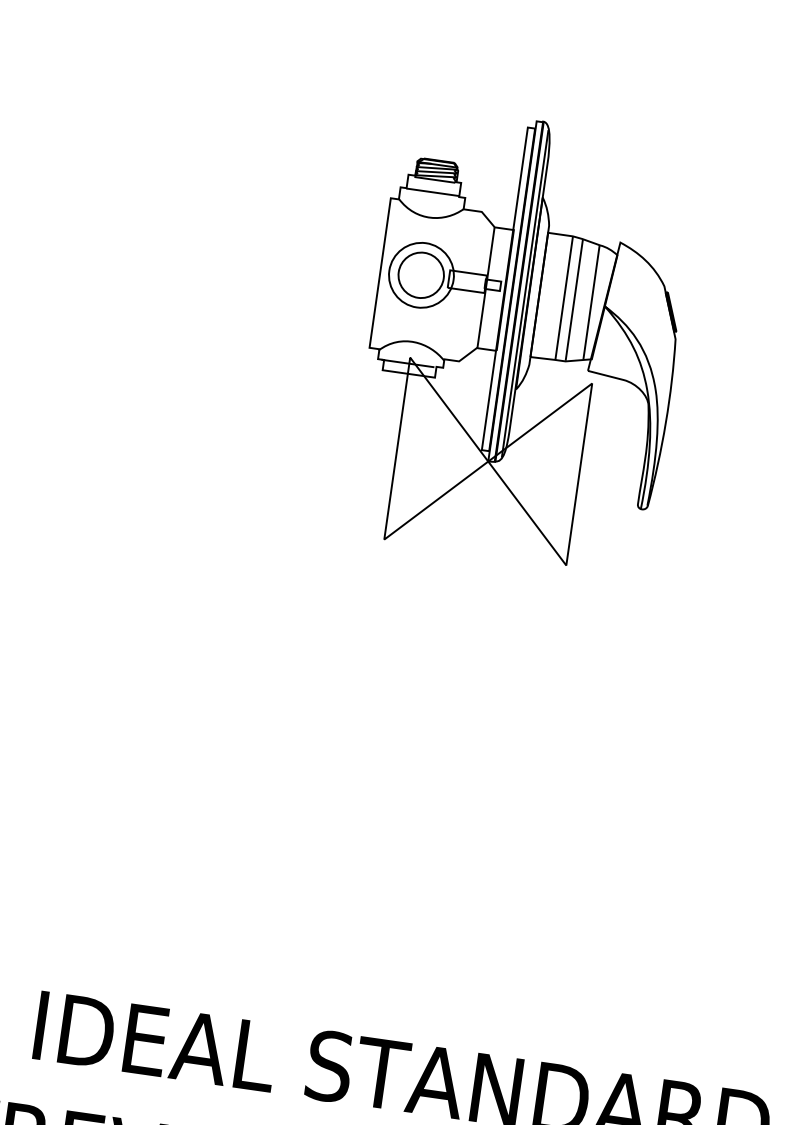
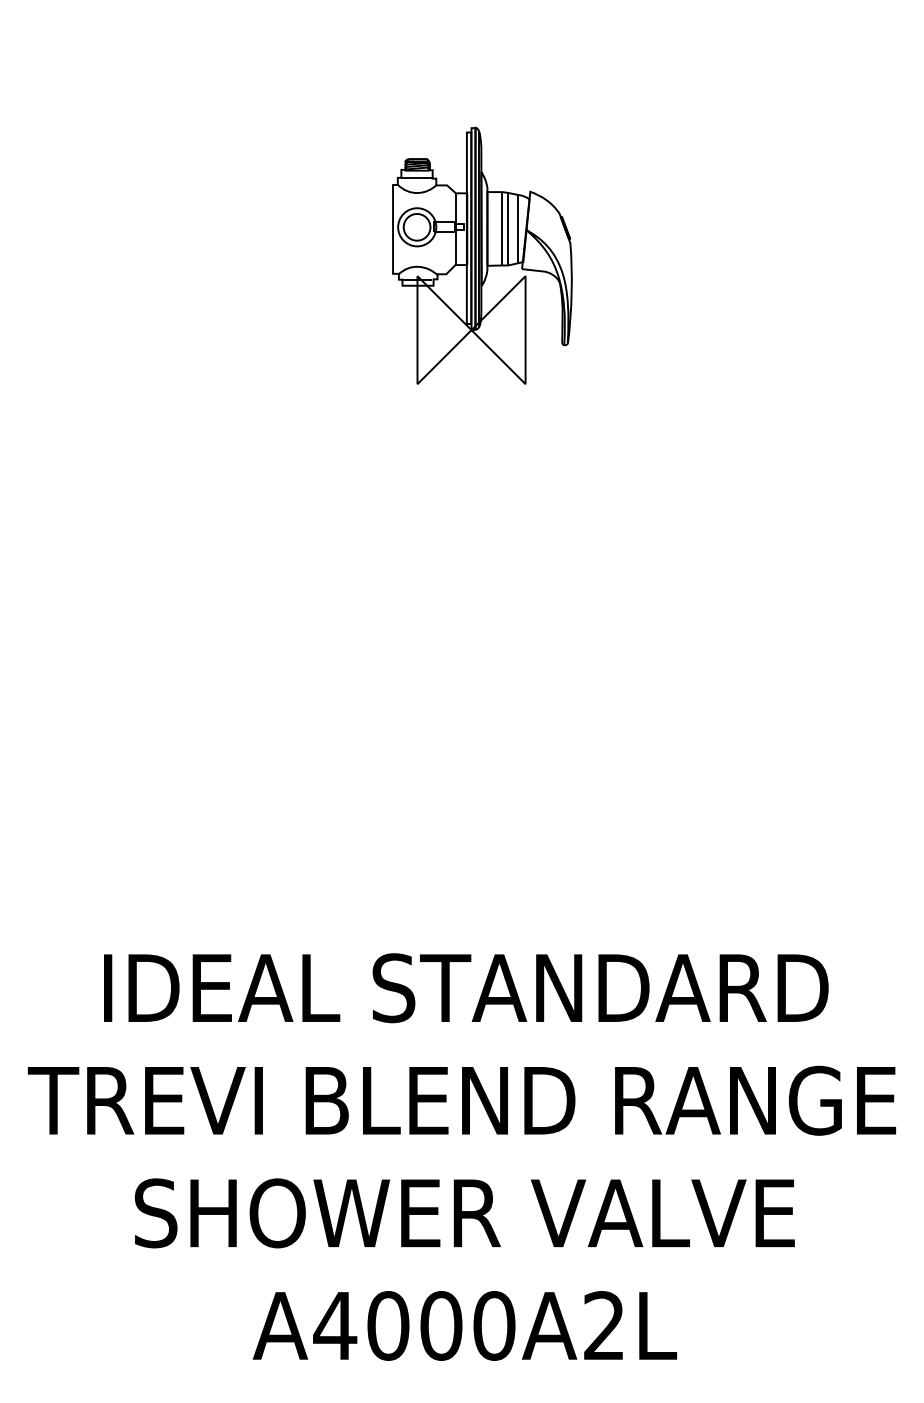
part: (524, 338) -> (482, 255), size x0.6

